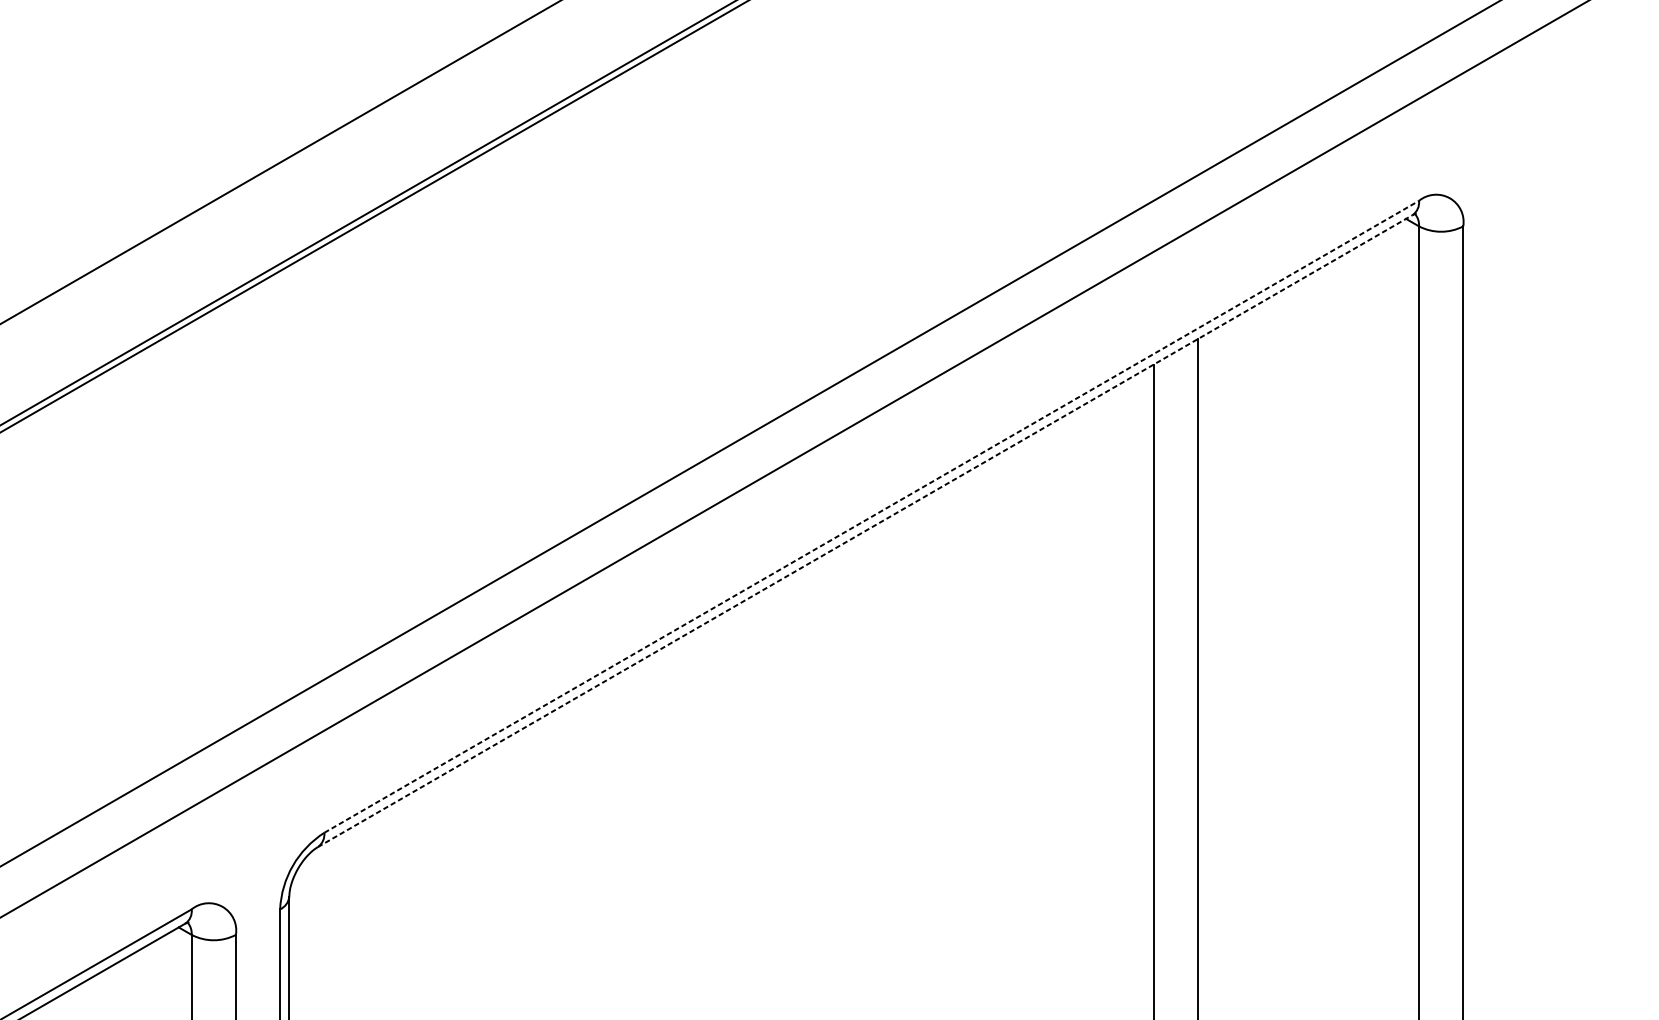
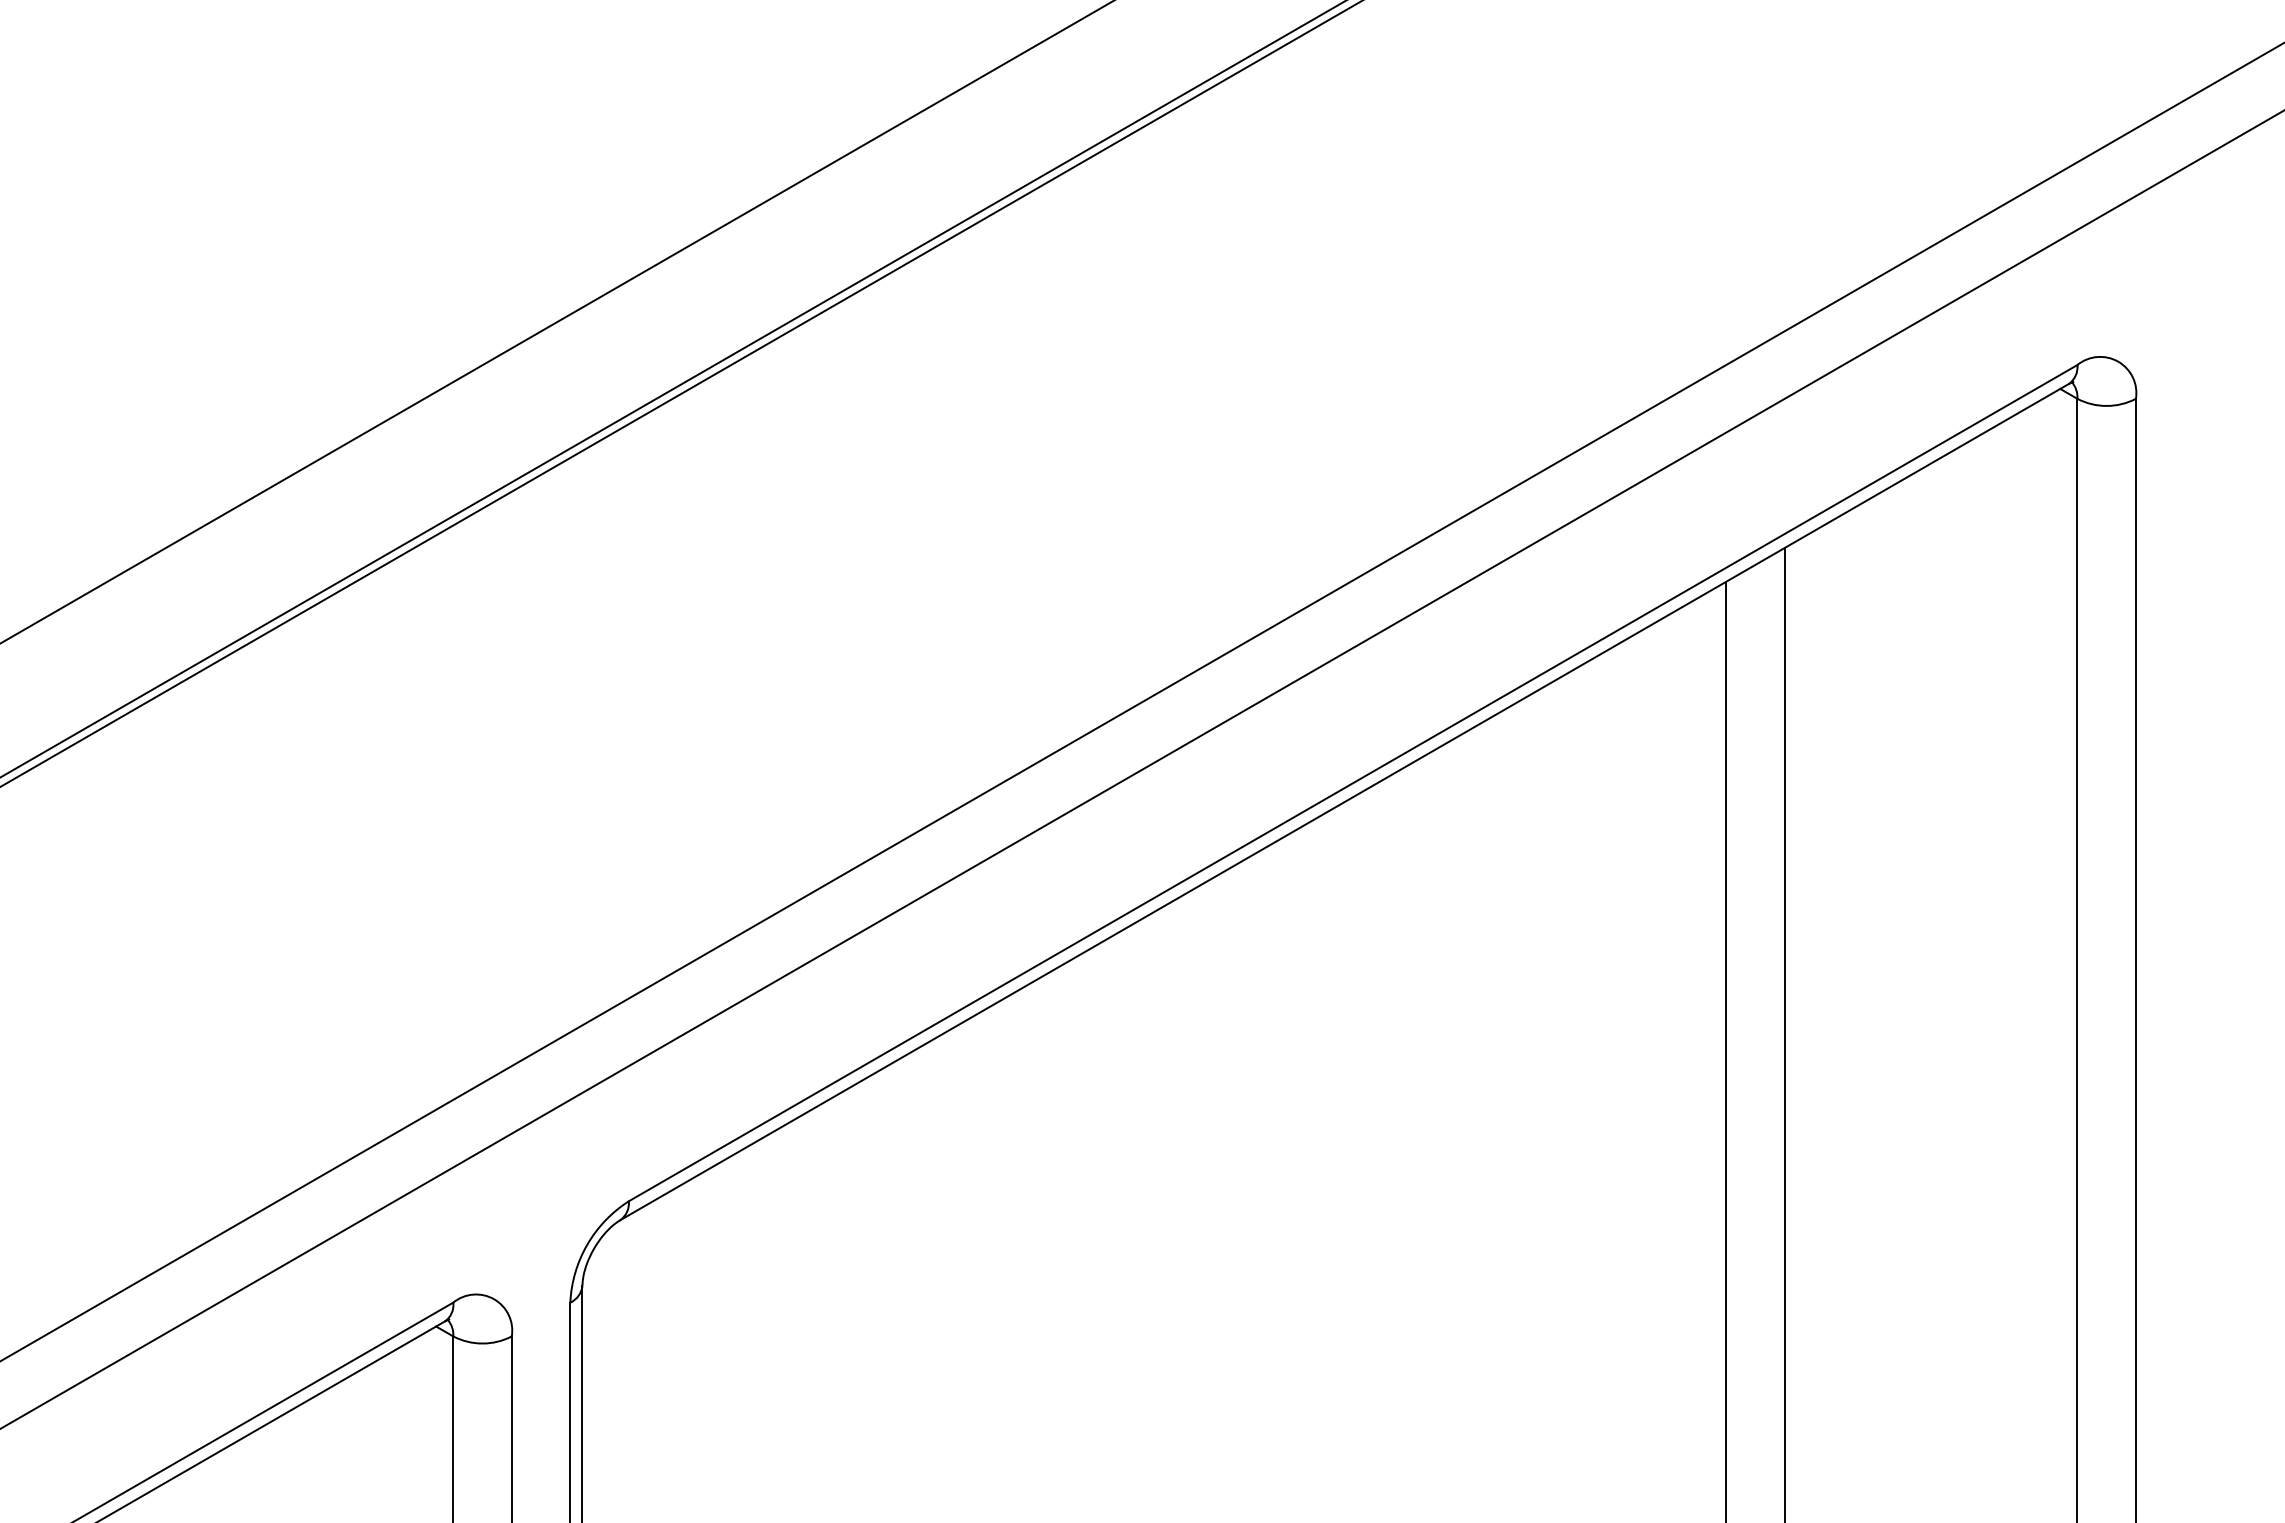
line: (871, 516) -> (1353, 782), dashed -> solid
line: (865, 530) -> (1345, 801), dashed -> solid

